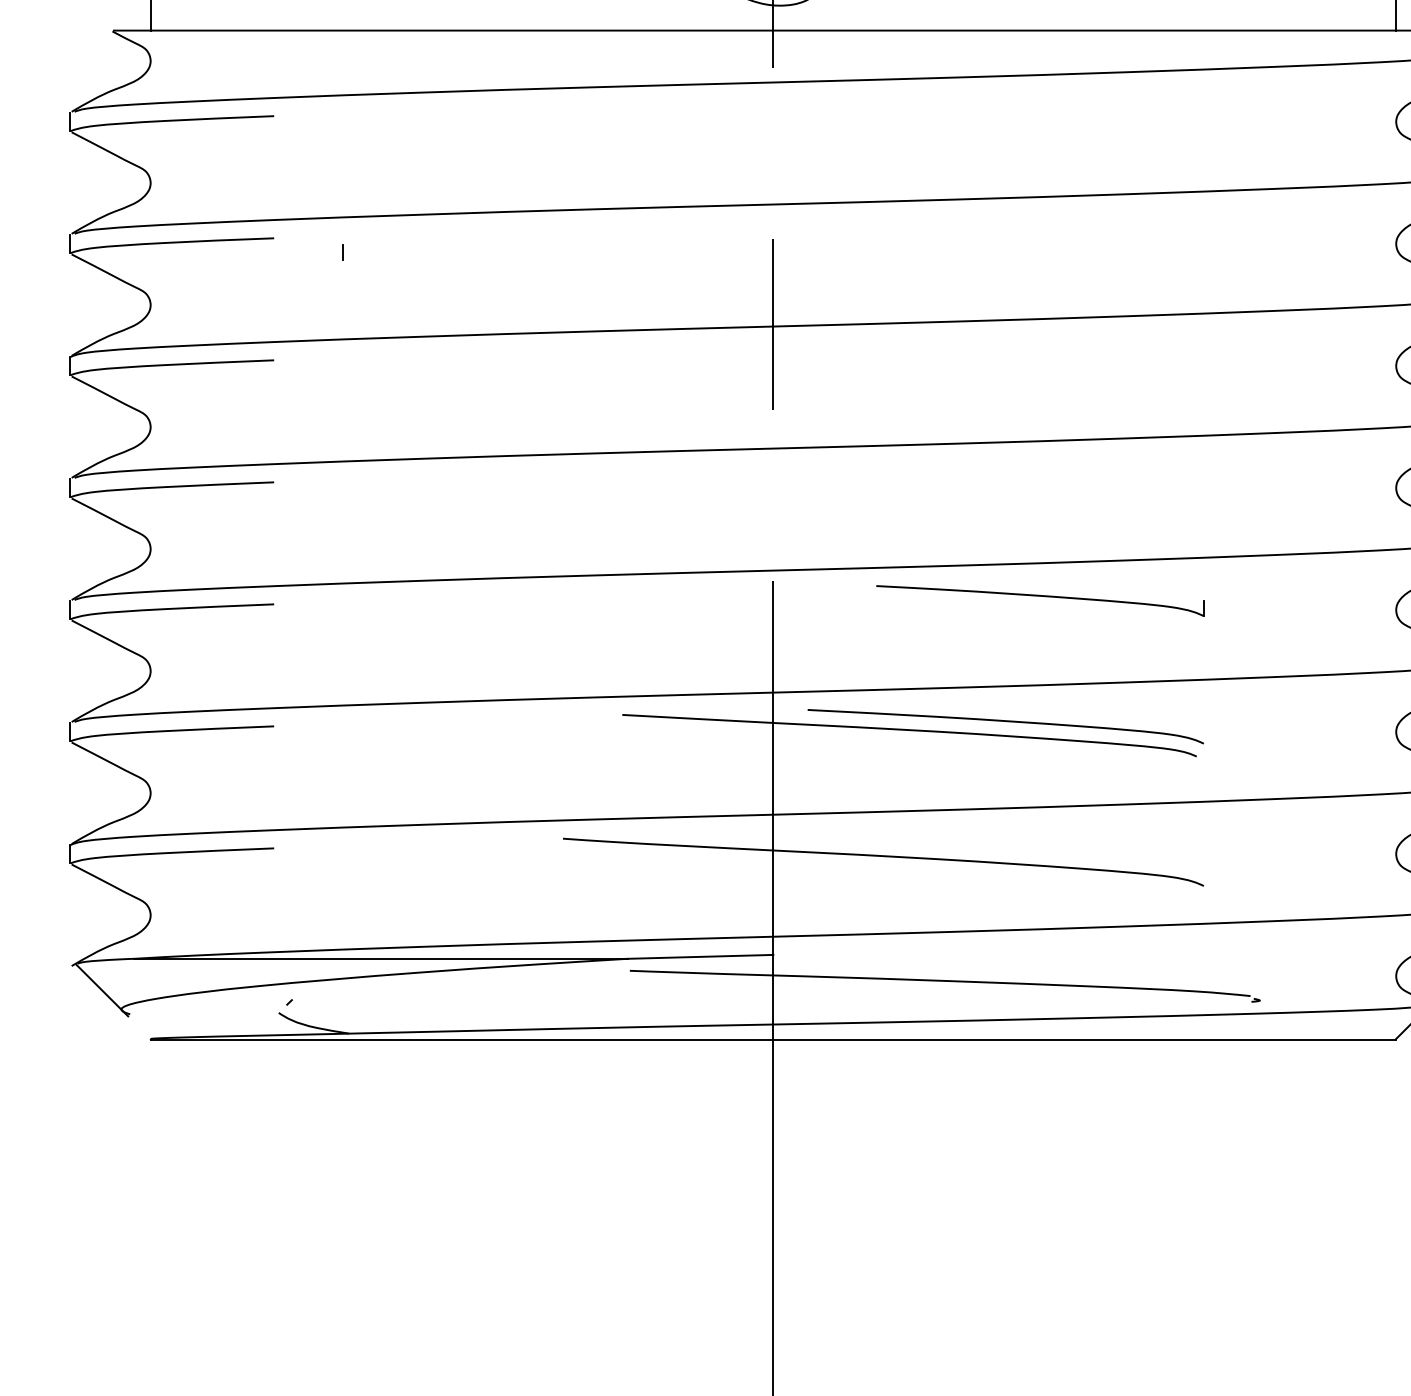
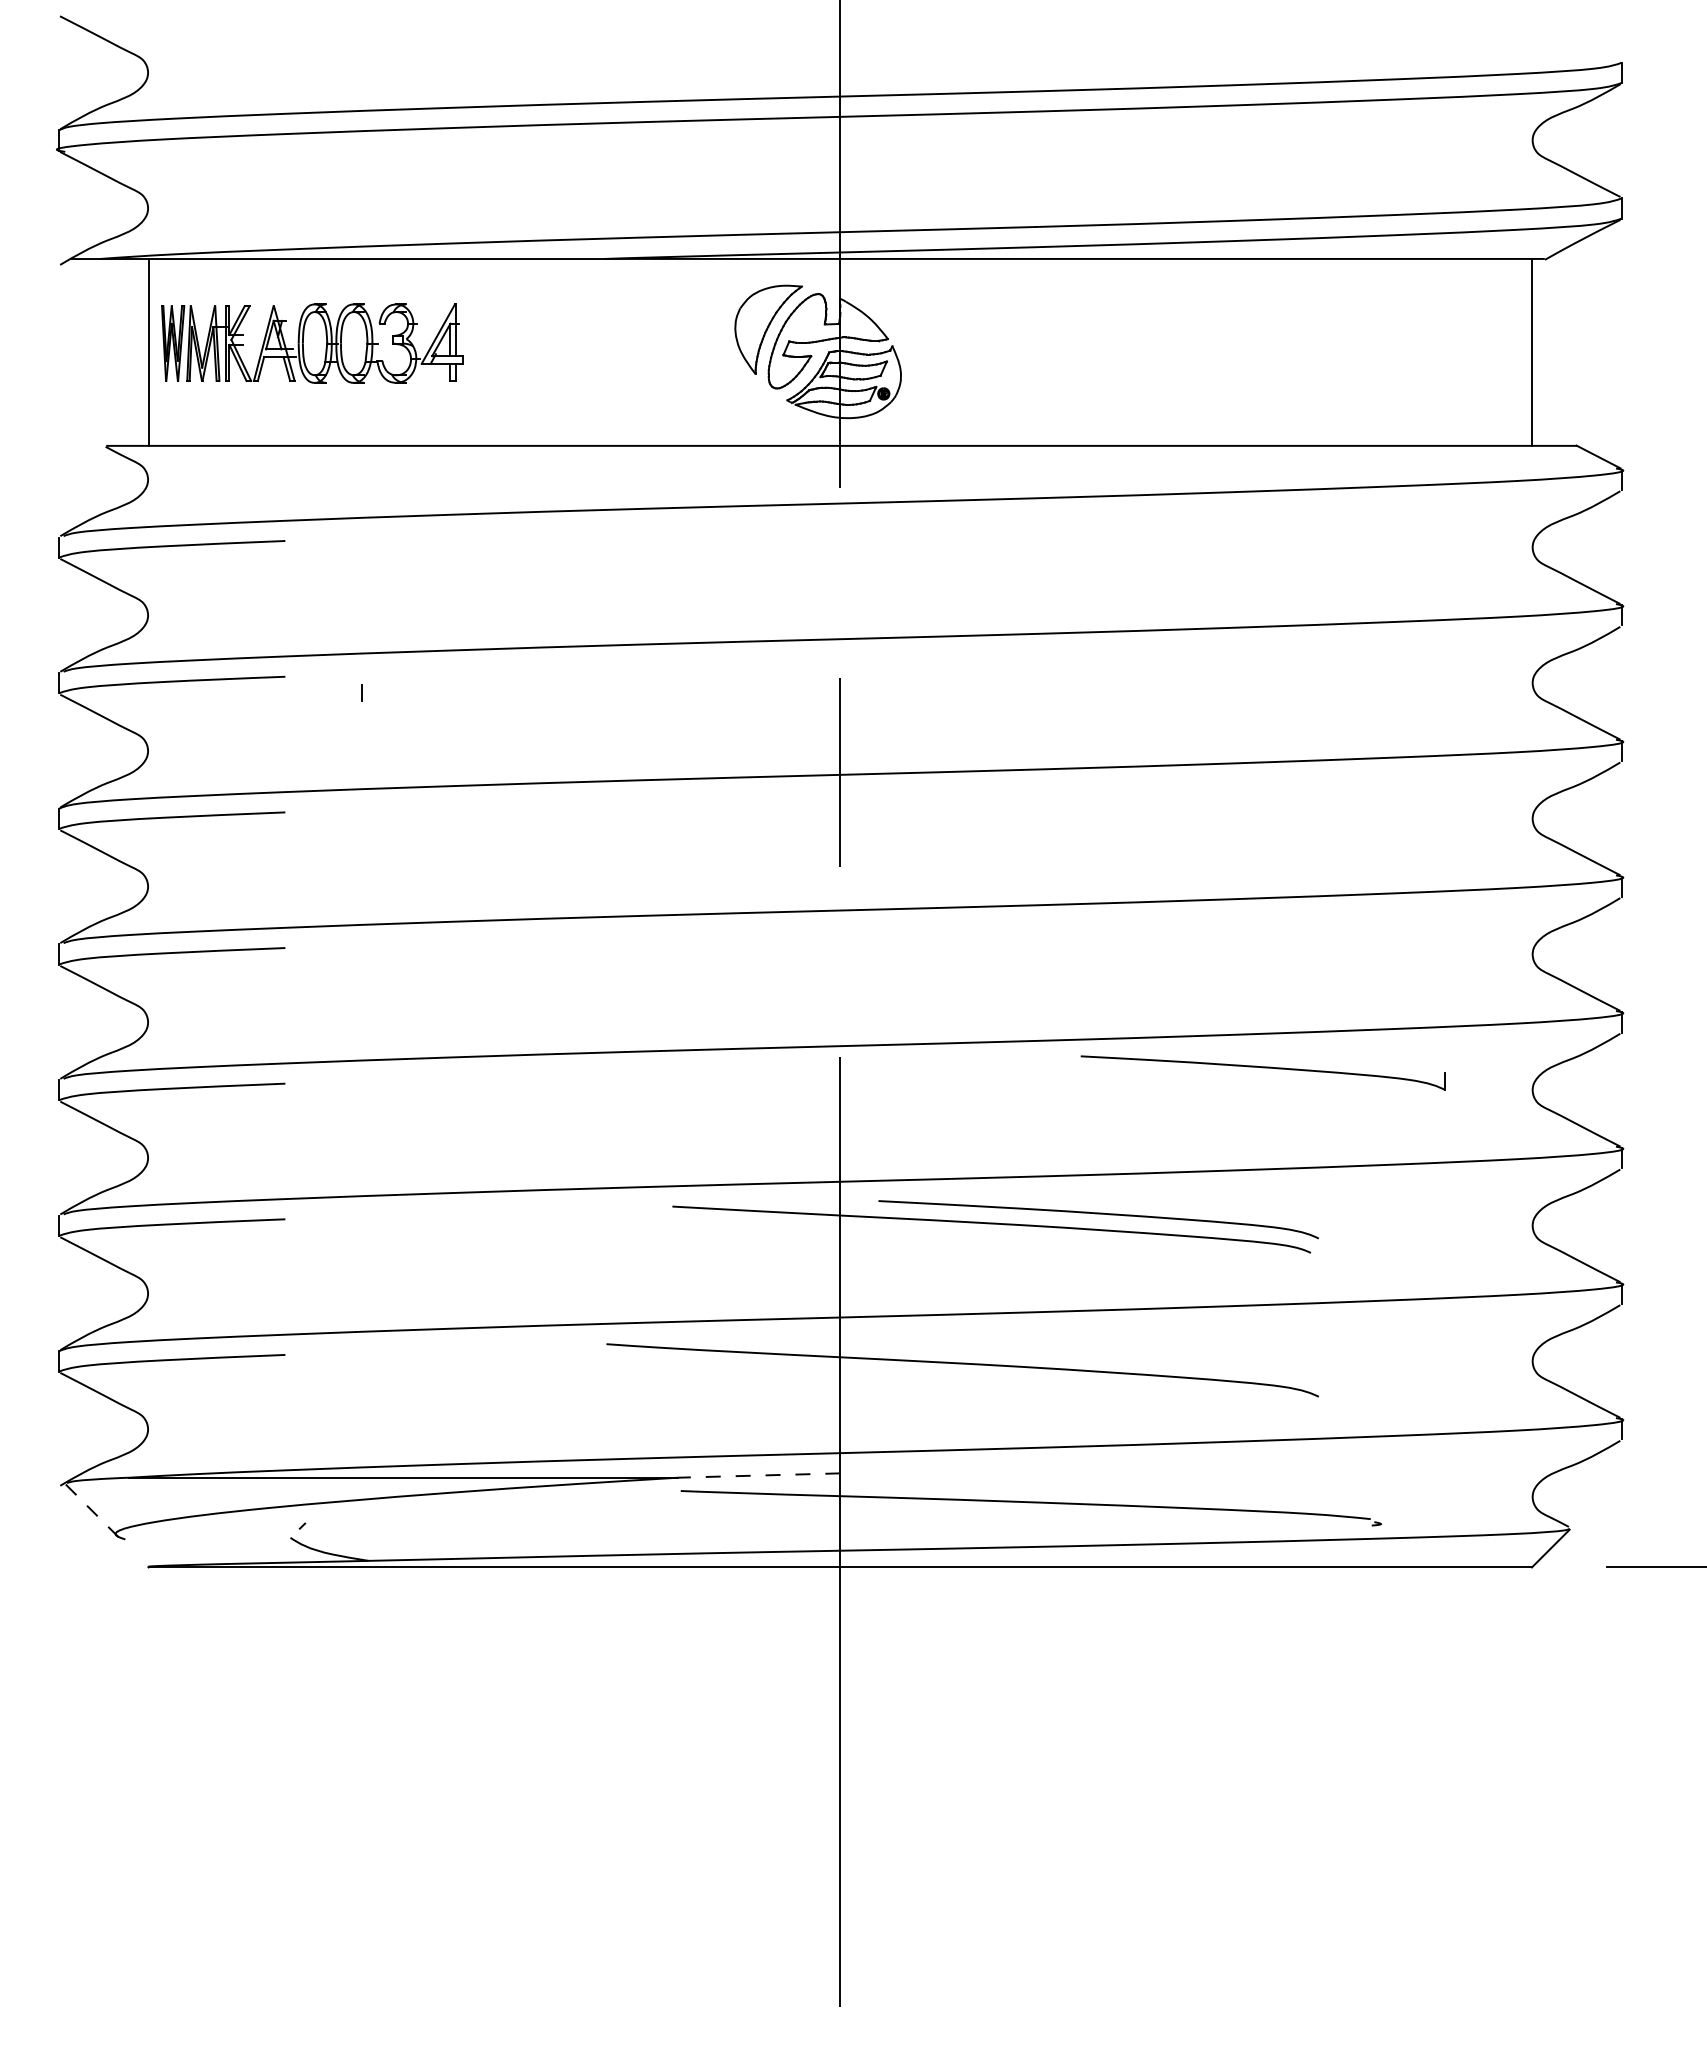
part: (1039, 600) -> (1262, 1072), moved
line: (699, 956) -> (758, 1475), solid -> dashed
line: (102, 991) -> (94, 1513), solid -> dashed

